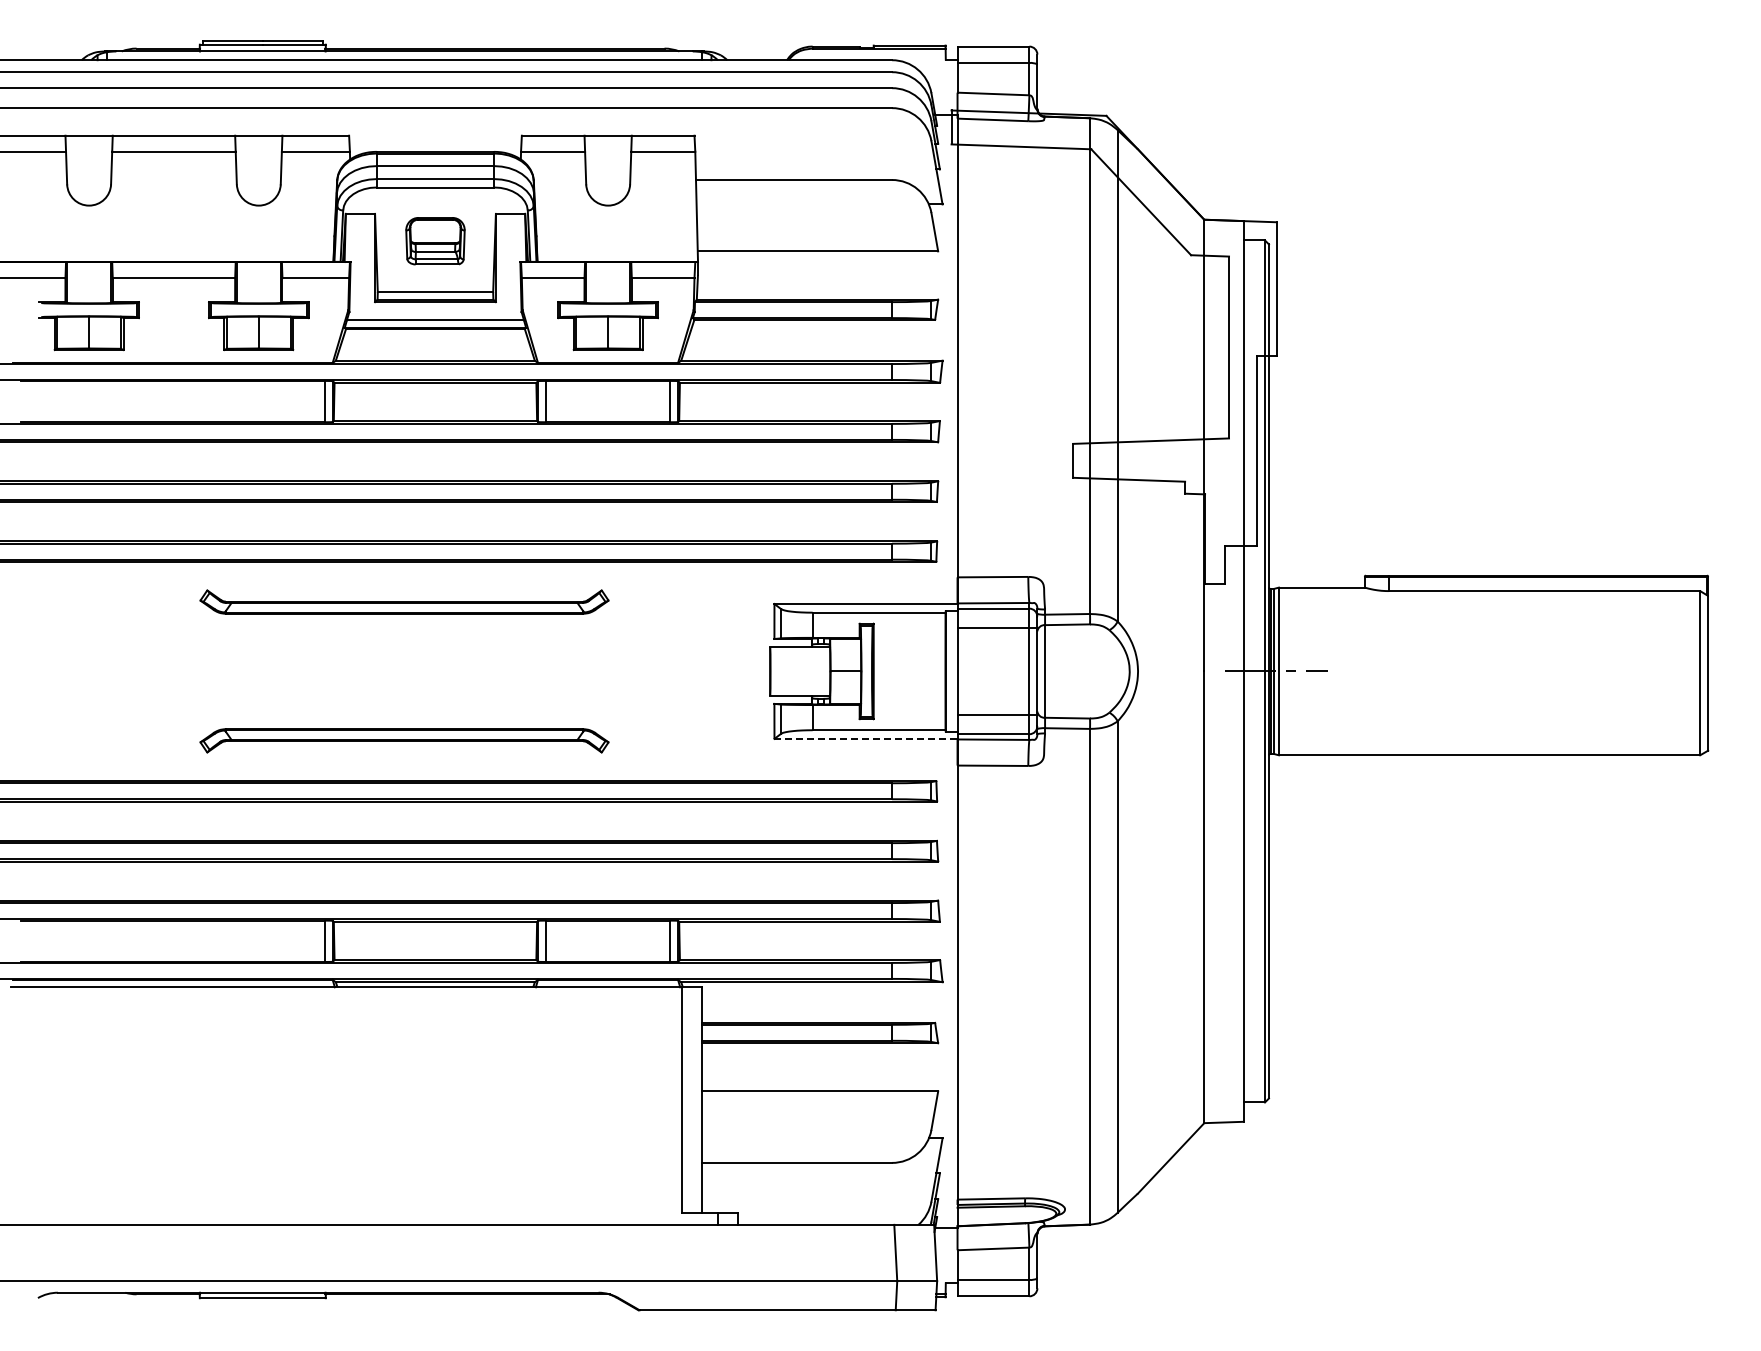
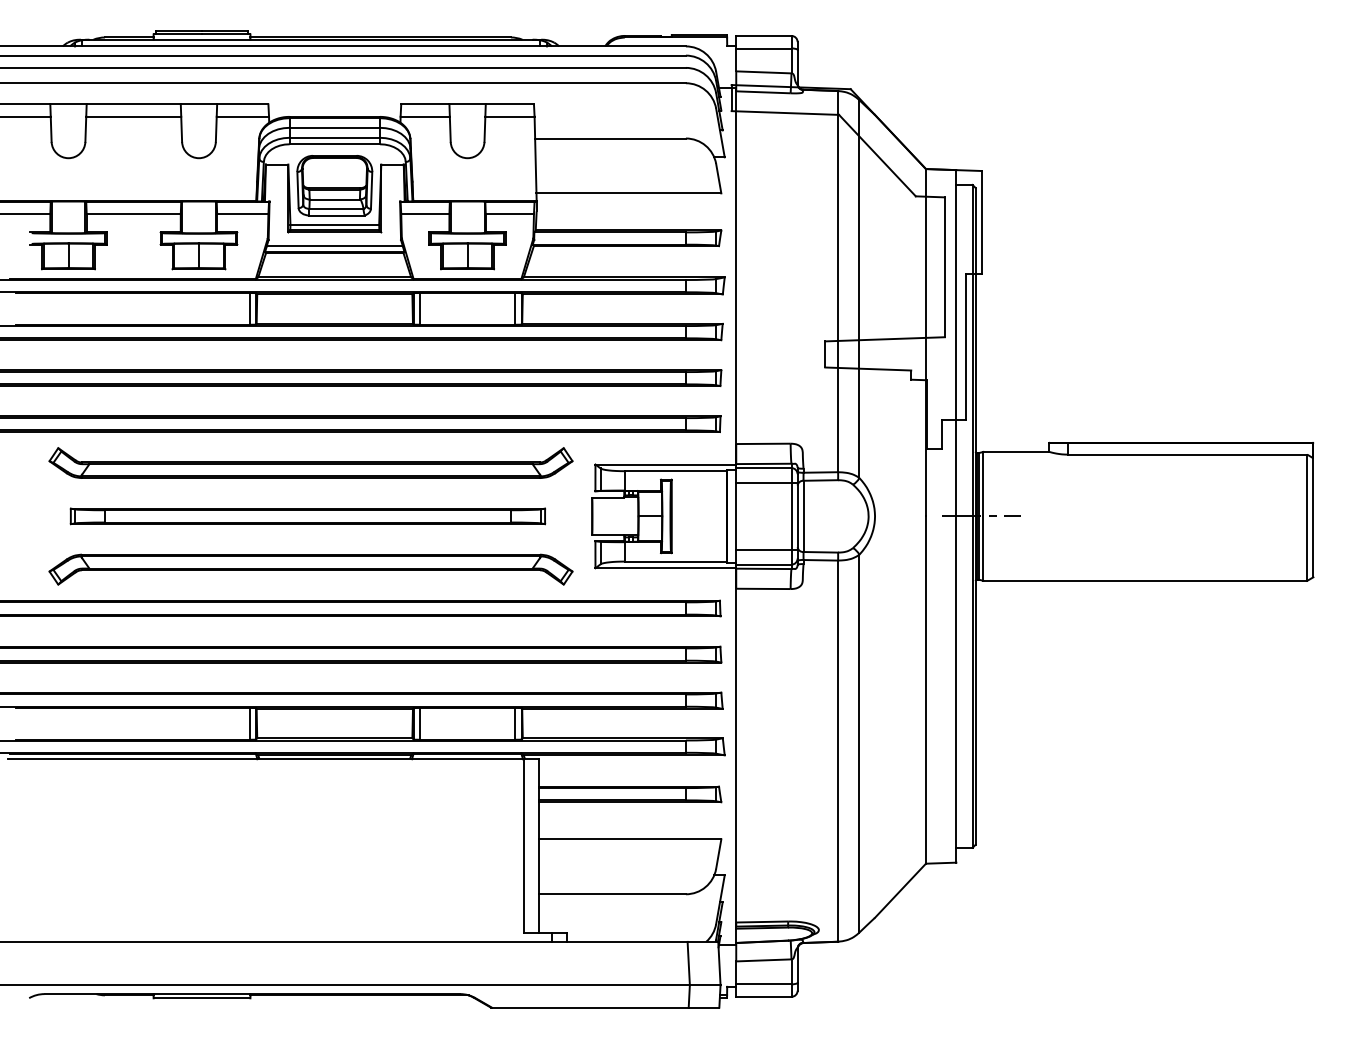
part: (435, 240) -> (334, 185), size x1.67
part: (404, 601) -> (311, 462), size x1.67
part: (400, 671) -> (307, 516), added
line: (866, 738) -> (666, 567), dashed -> solid
part: (404, 740) -> (311, 569), size x1.67

